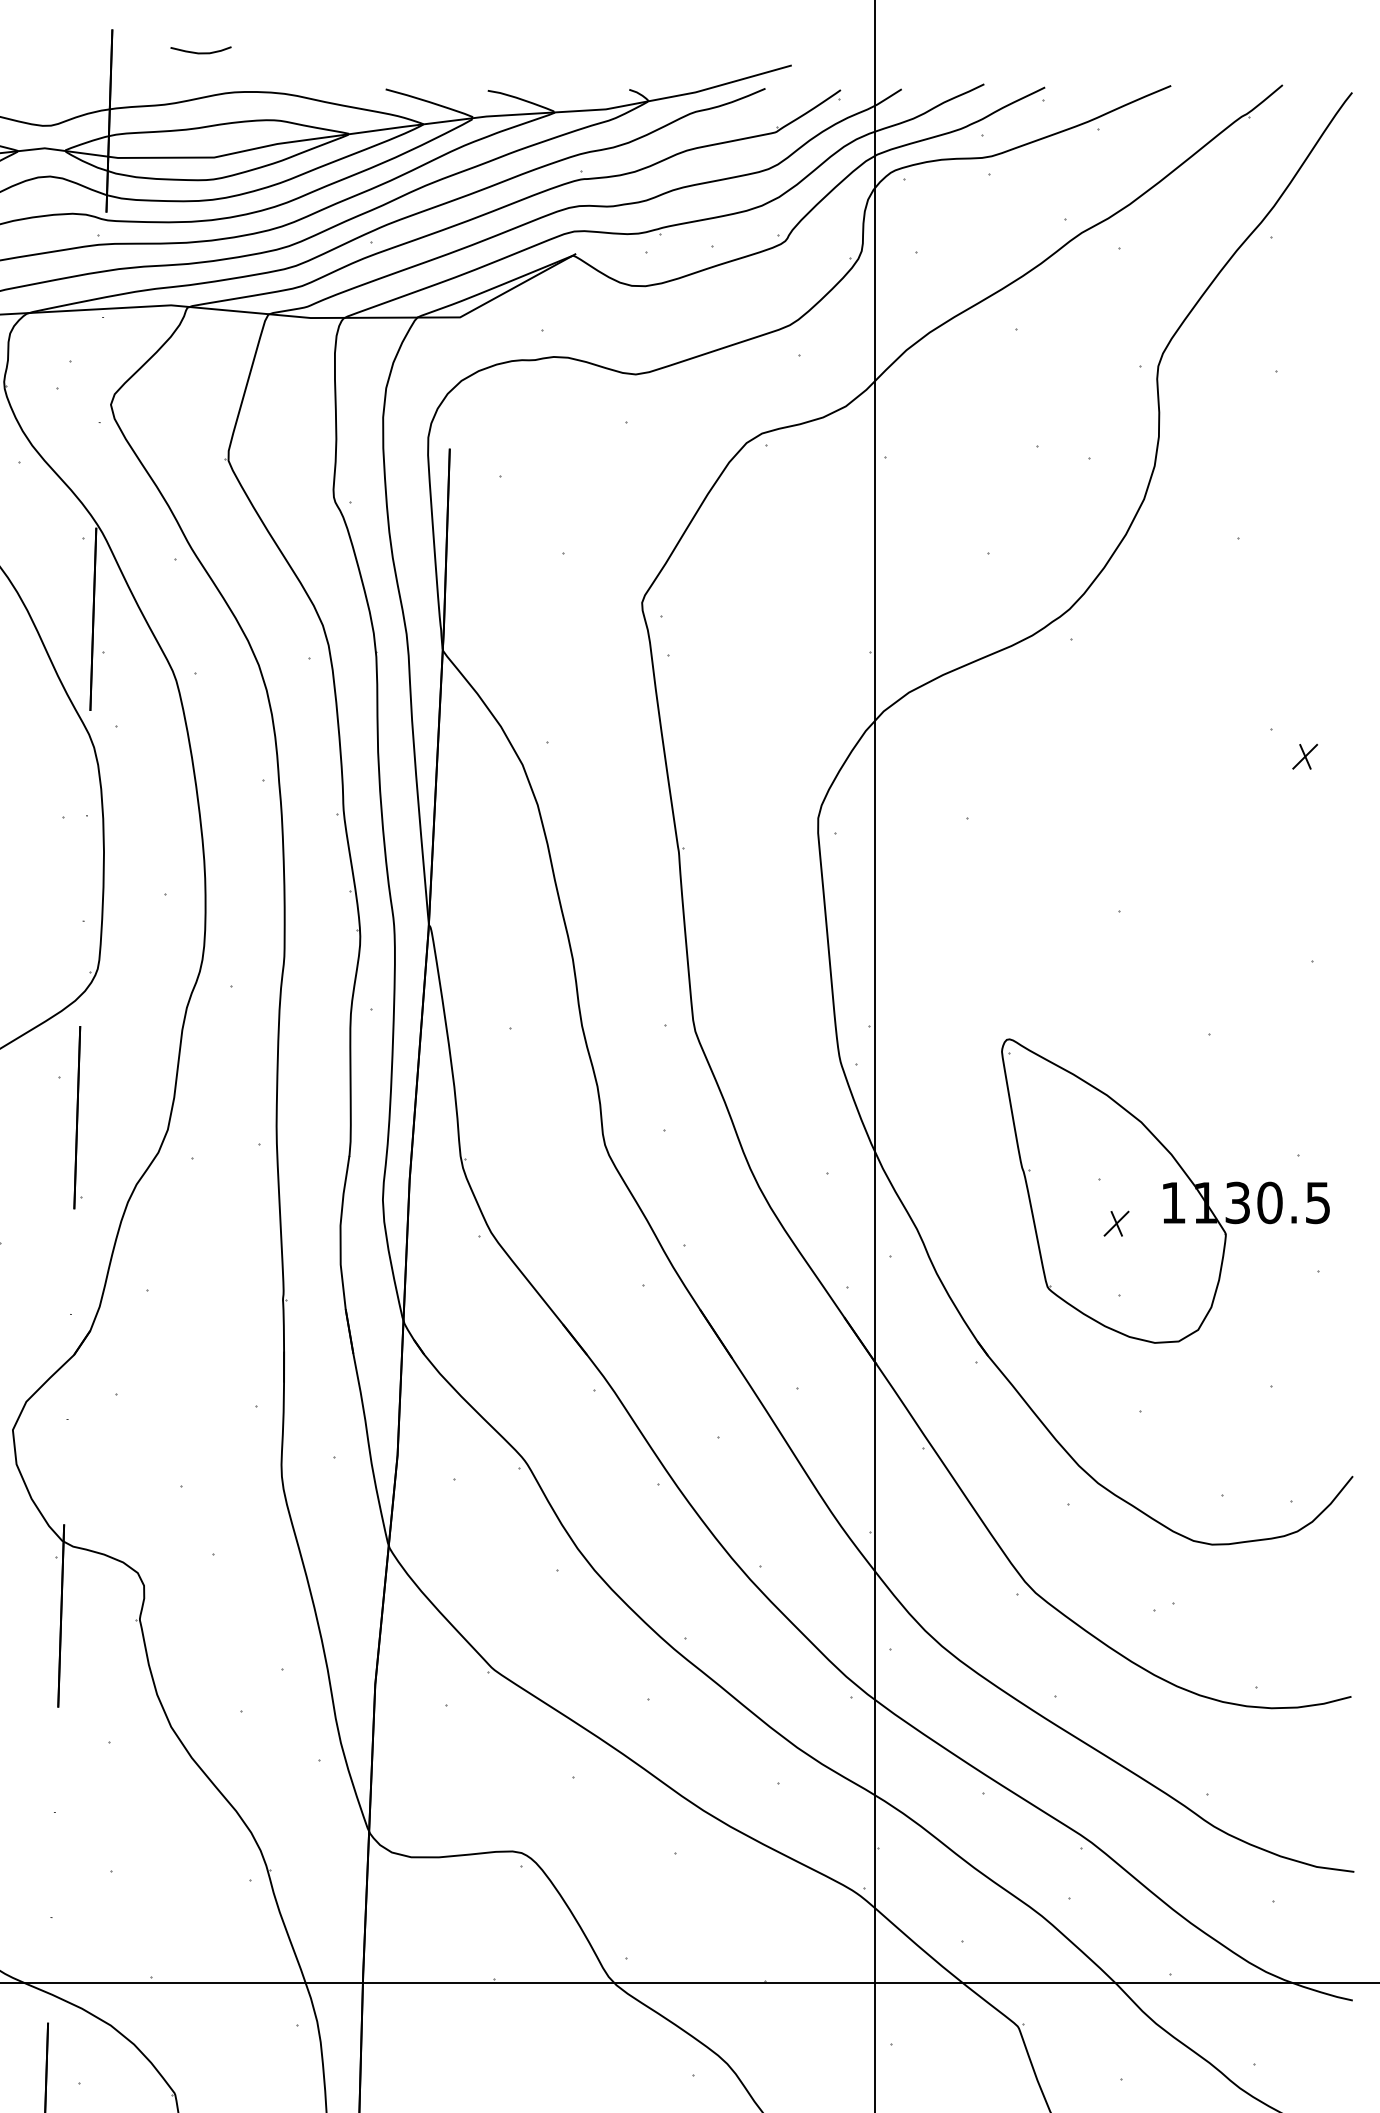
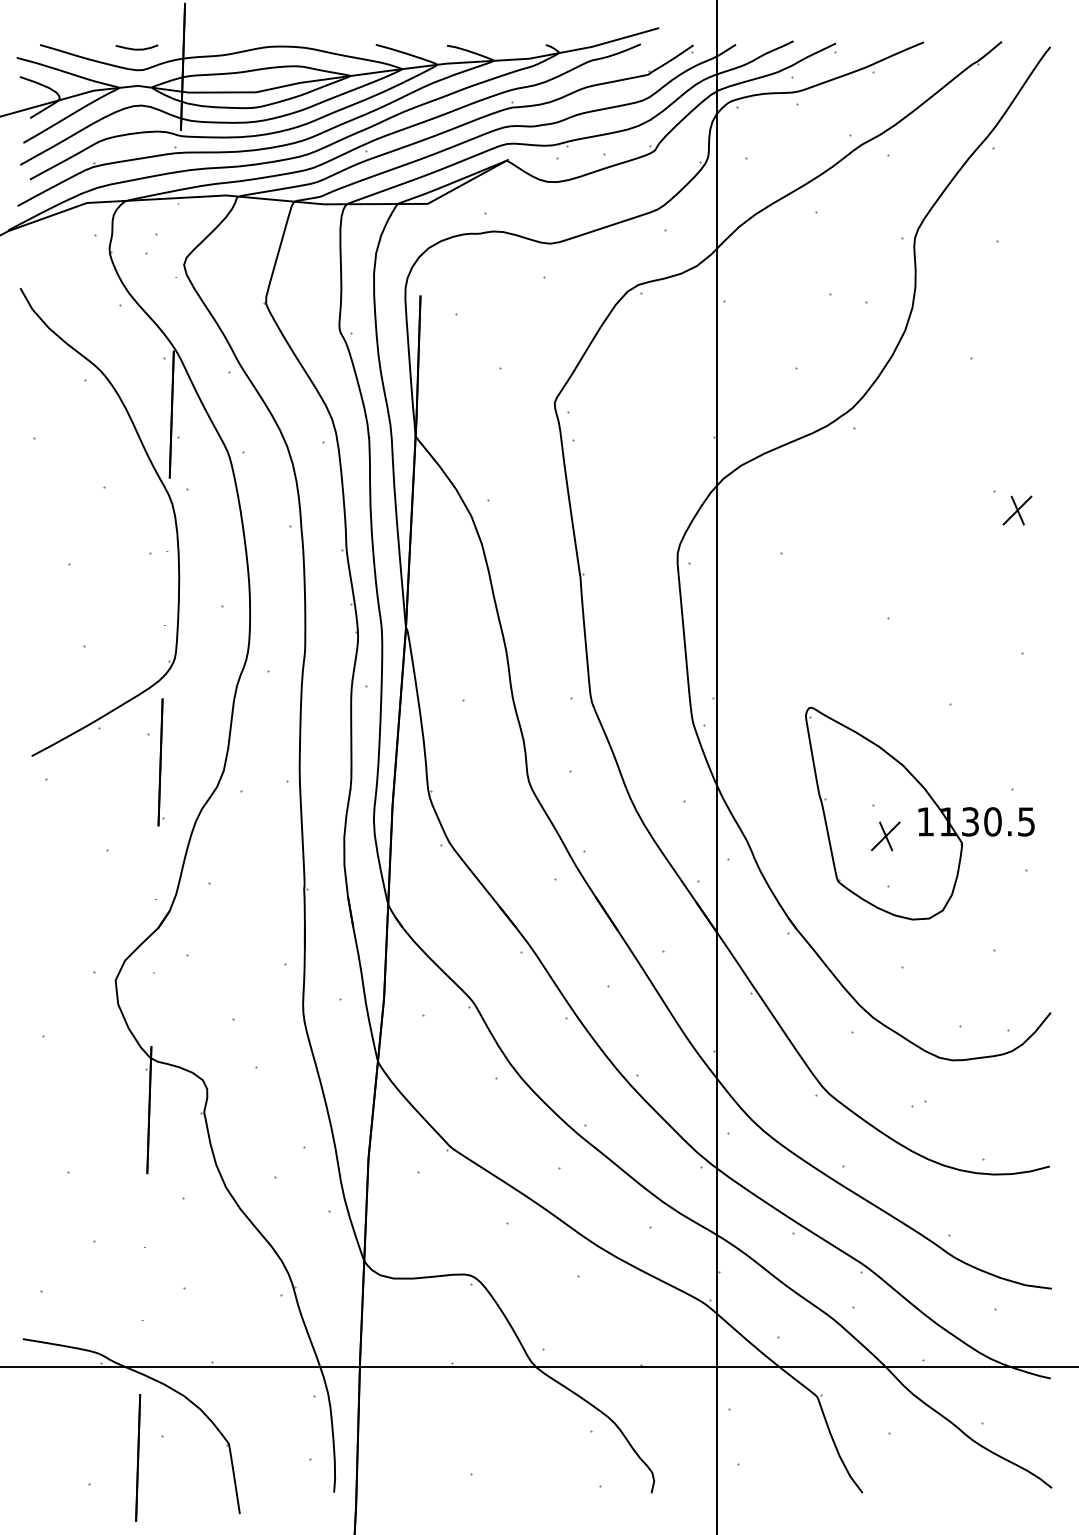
curve: (200, 51) -> (136, 48), moved
part: (1305, 756) -> (1017, 510), size x1.67
part: (1116, 1223) -> (885, 836), size x1.67

